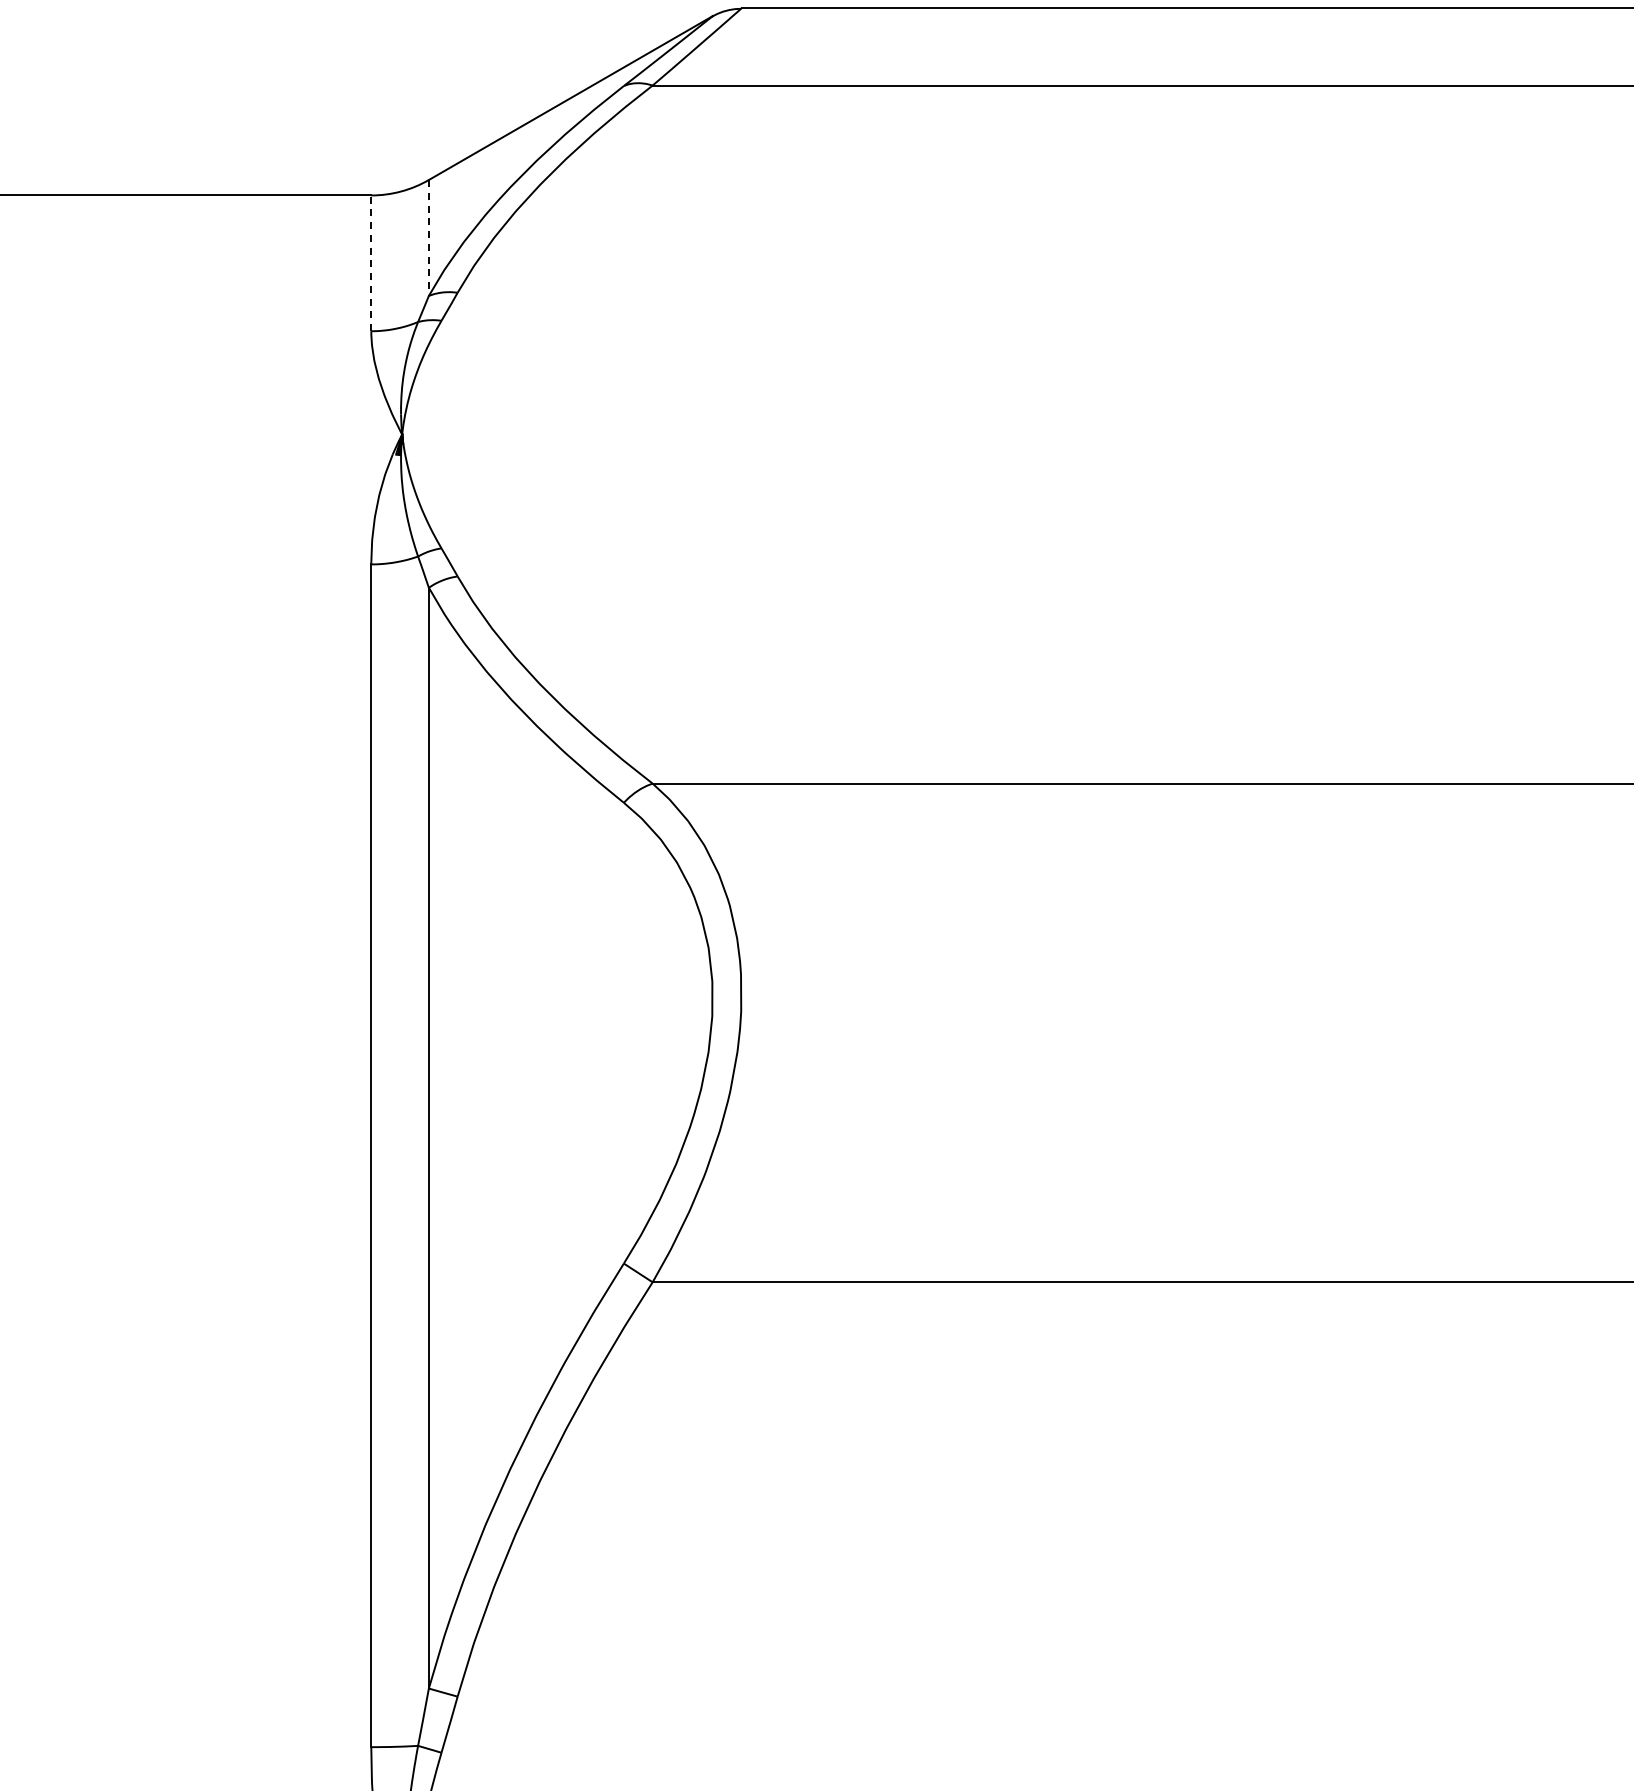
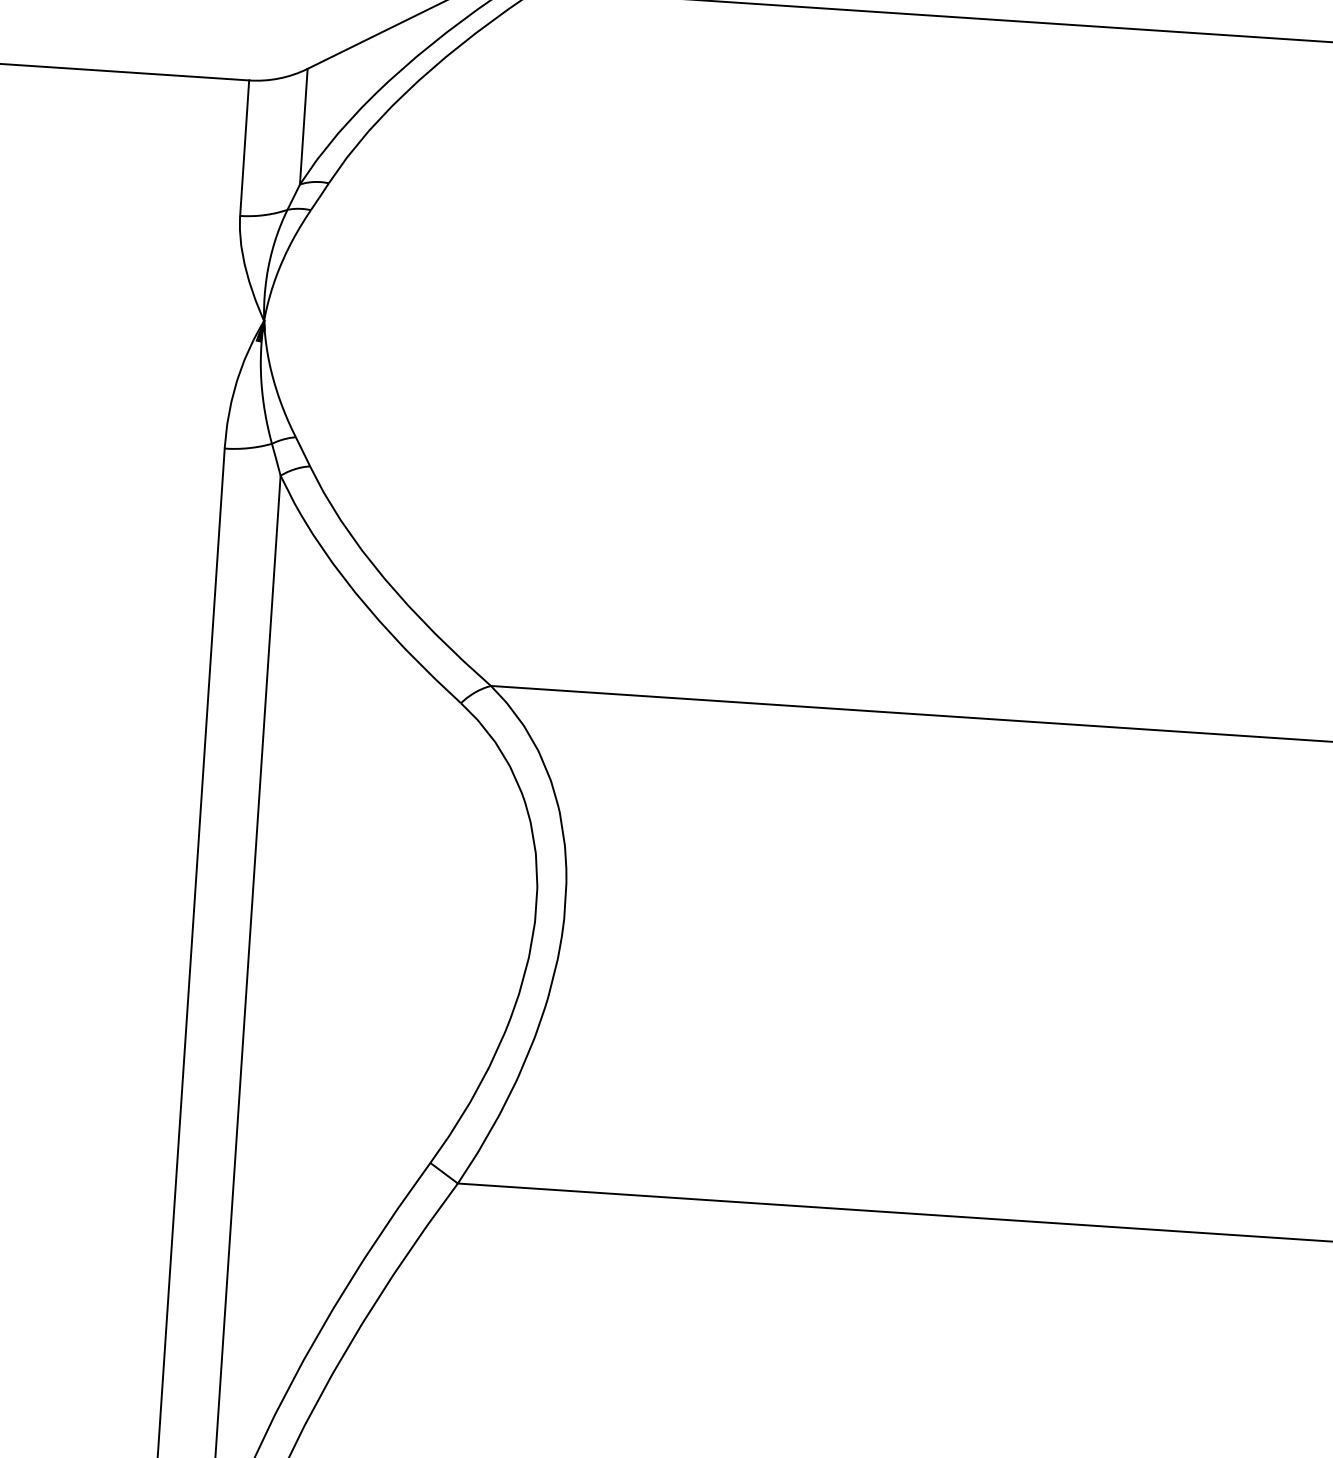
line: (428, 237) -> (303, 126), dashed -> solid
line: (371, 263) -> (244, 148), dashed -> solid

